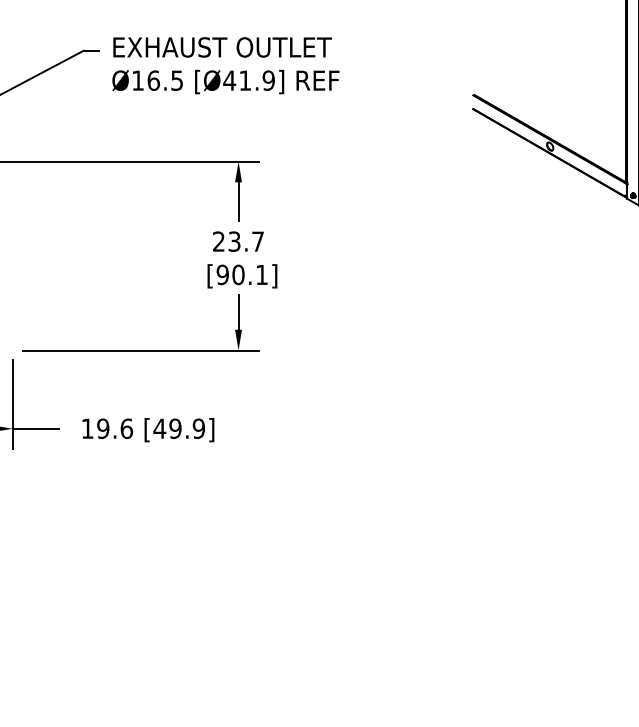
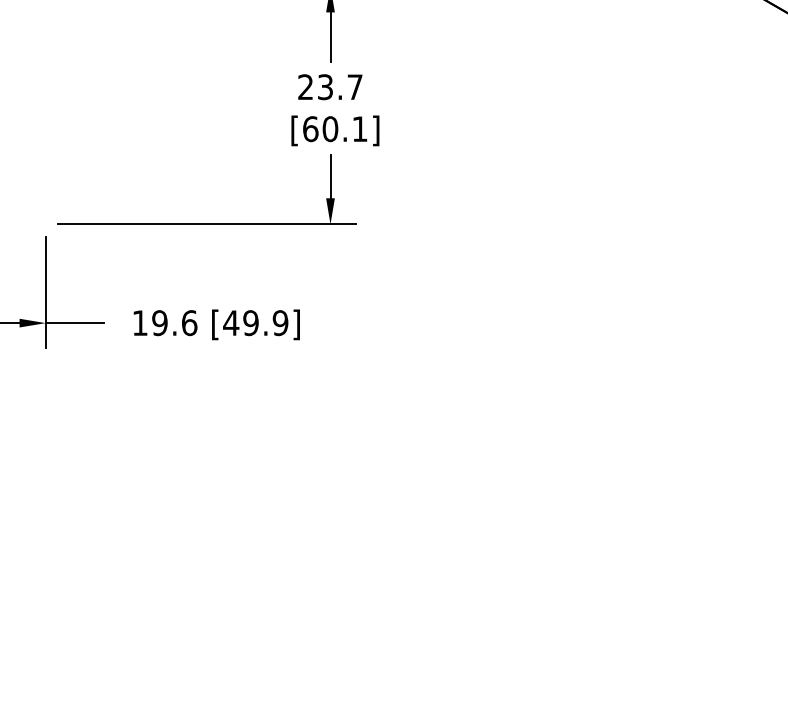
text: (222, 274) -> (310, 128), [90.1] -> [60.1]

